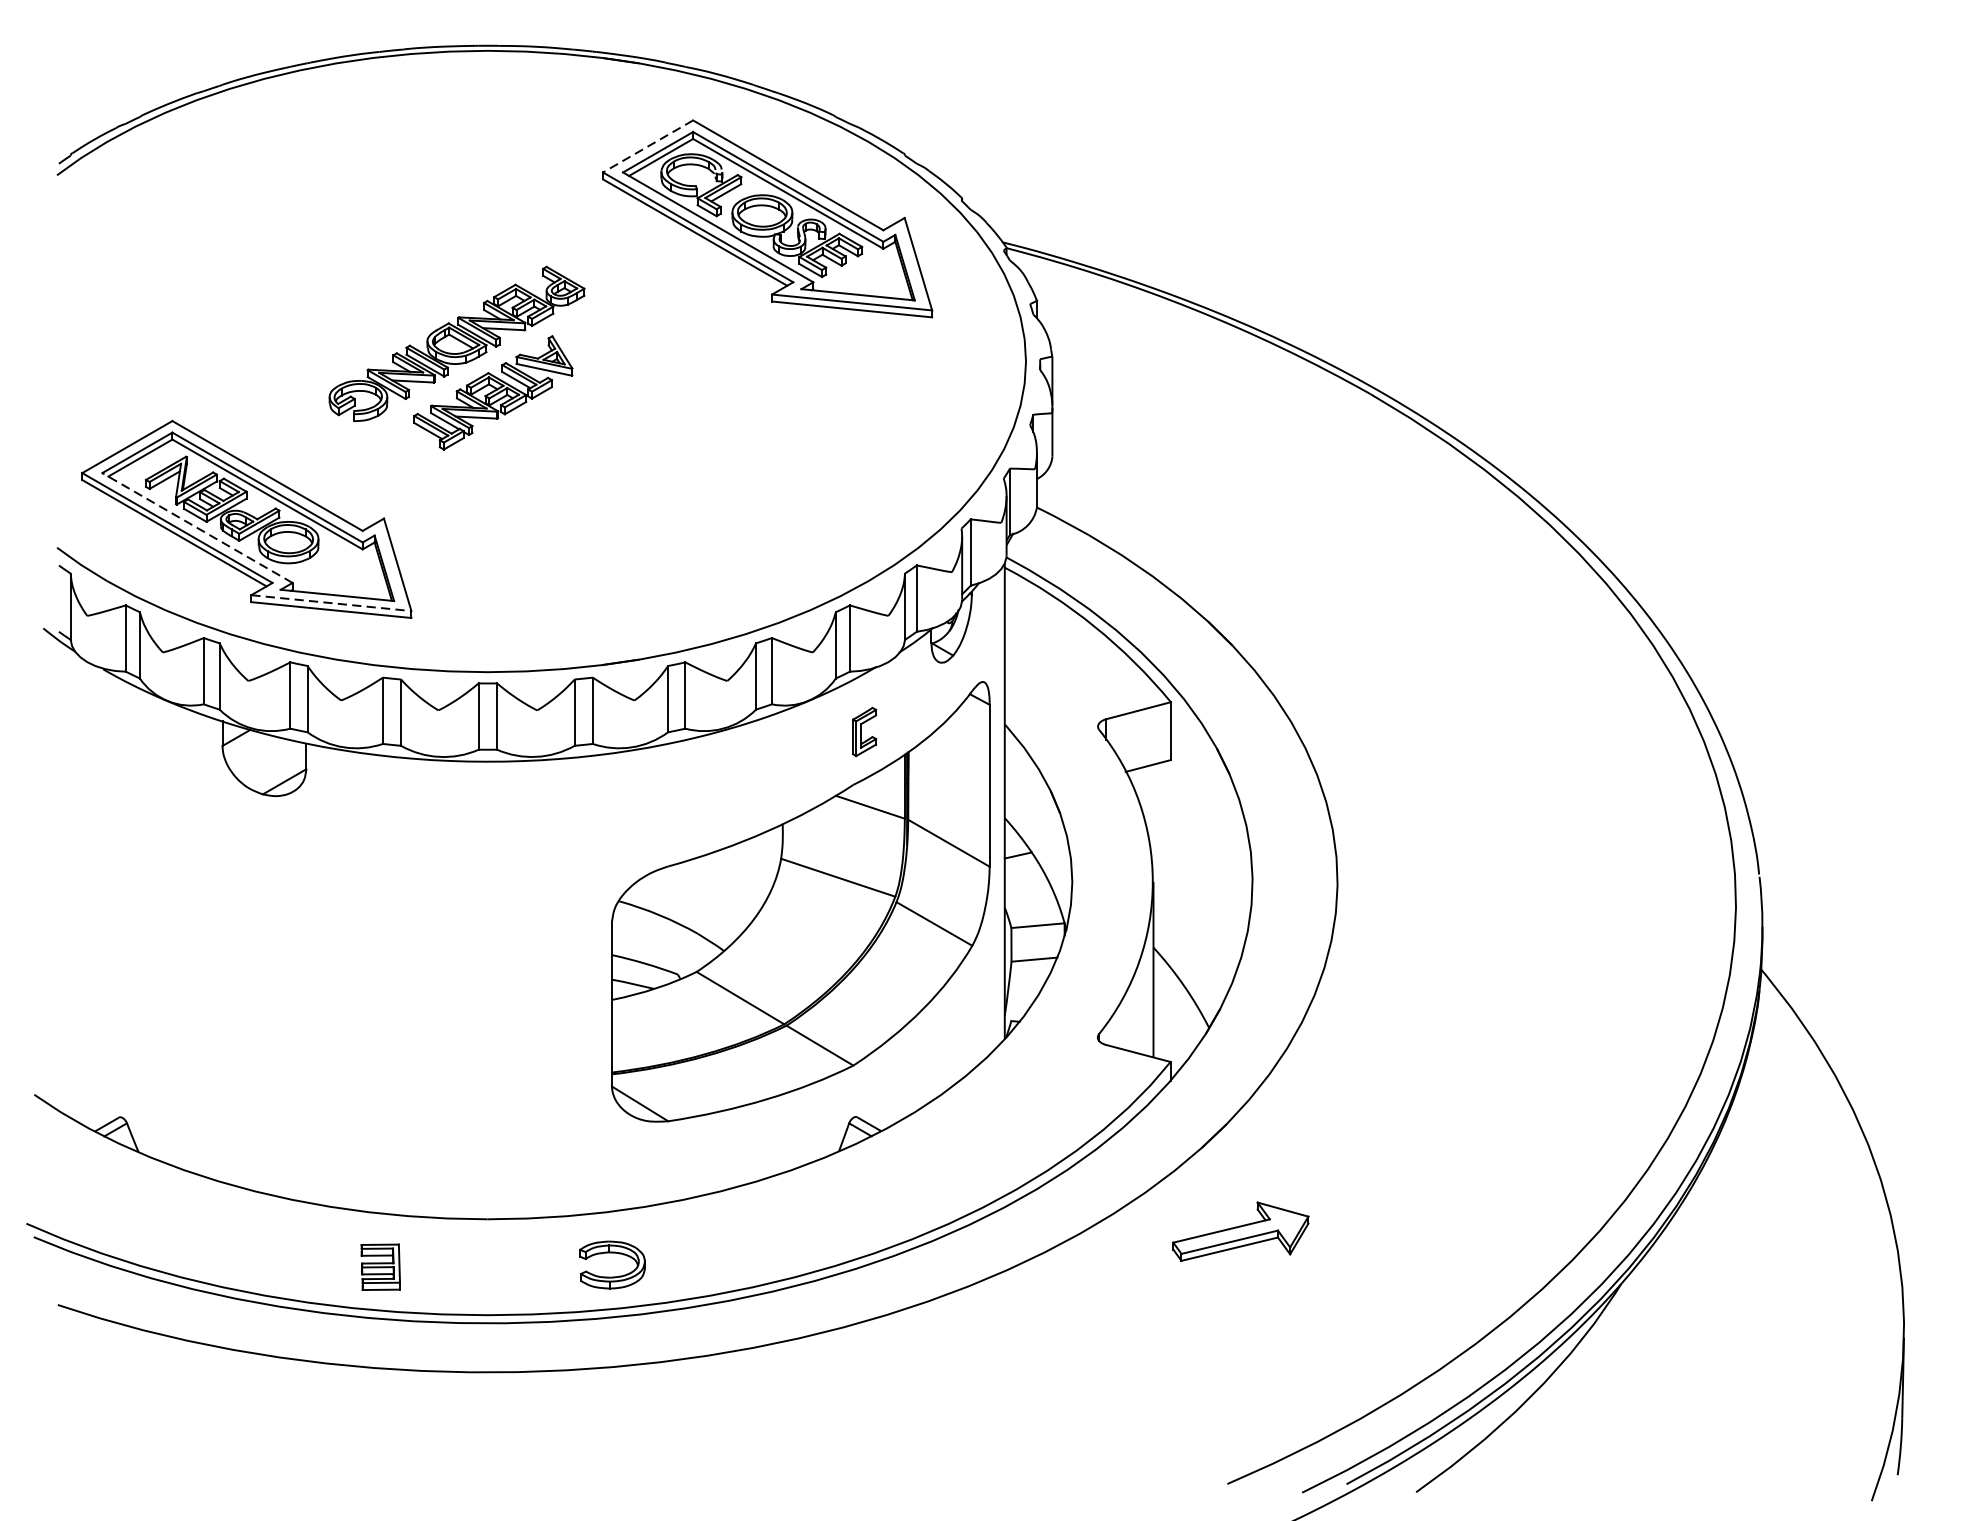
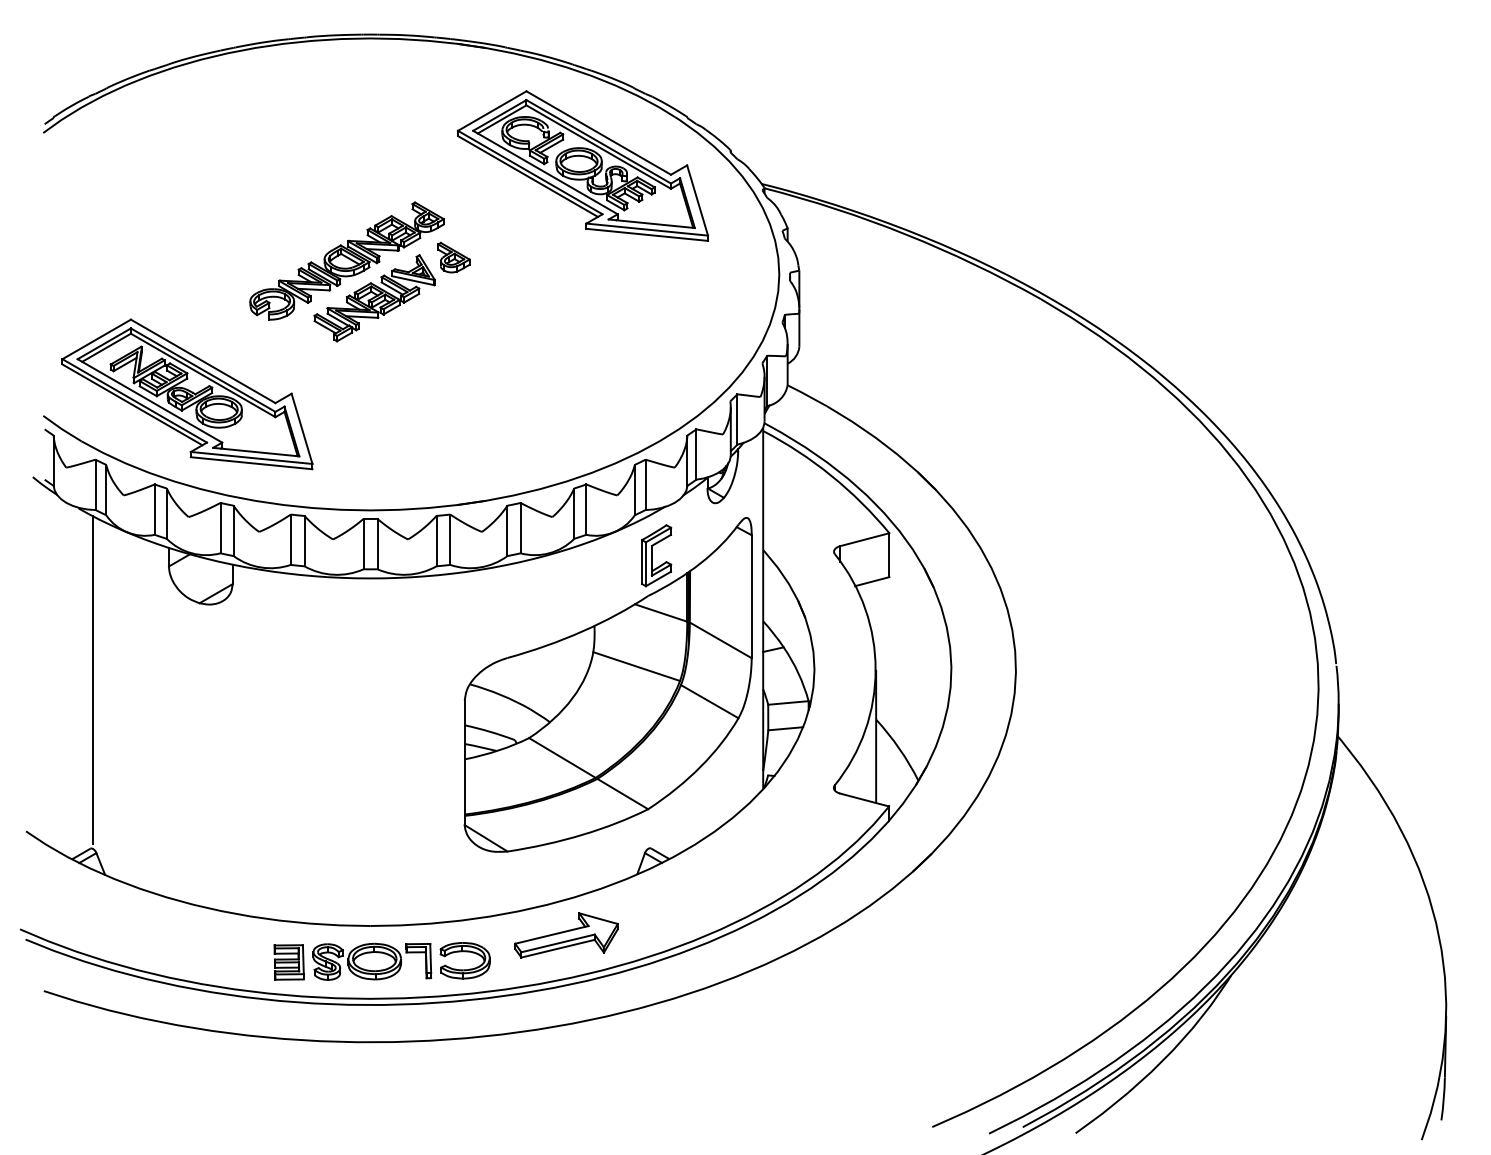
line: (648, 147) -> (492, 111), dashed -> solid
part: (597, 339) -> (453, 257), added
line: (196, 527) -> (149, 400), dashed -> solid
line: (332, 603) -> (252, 458), dashed -> solid
part: (864, 731) -> (656, 555), size x1.67
line: (121, 896) -> (92, 680), added
part: (1240, 1231) -> (566, 935), moved
part: (490, 1266) -> (372, 961), added

